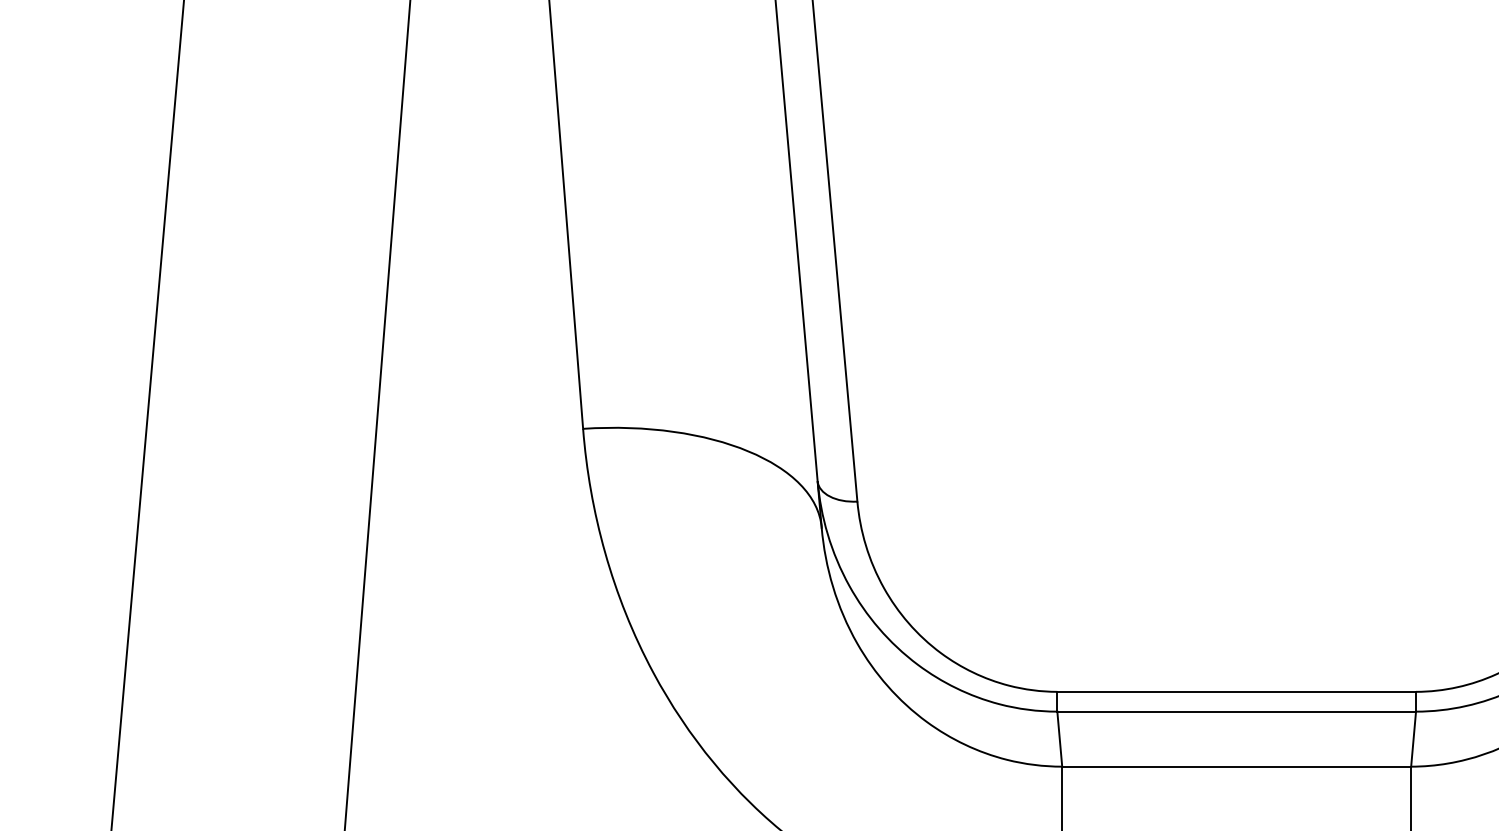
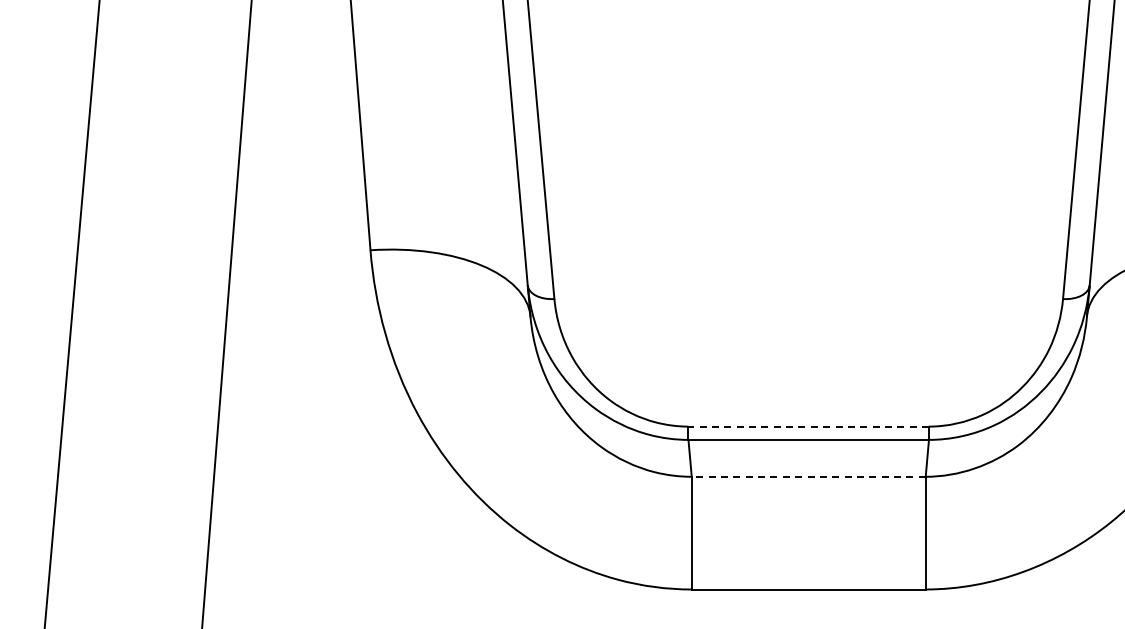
line: (1236, 691) -> (808, 426), solid -> dashed
line: (1236, 766) -> (808, 476), solid -> dashed

